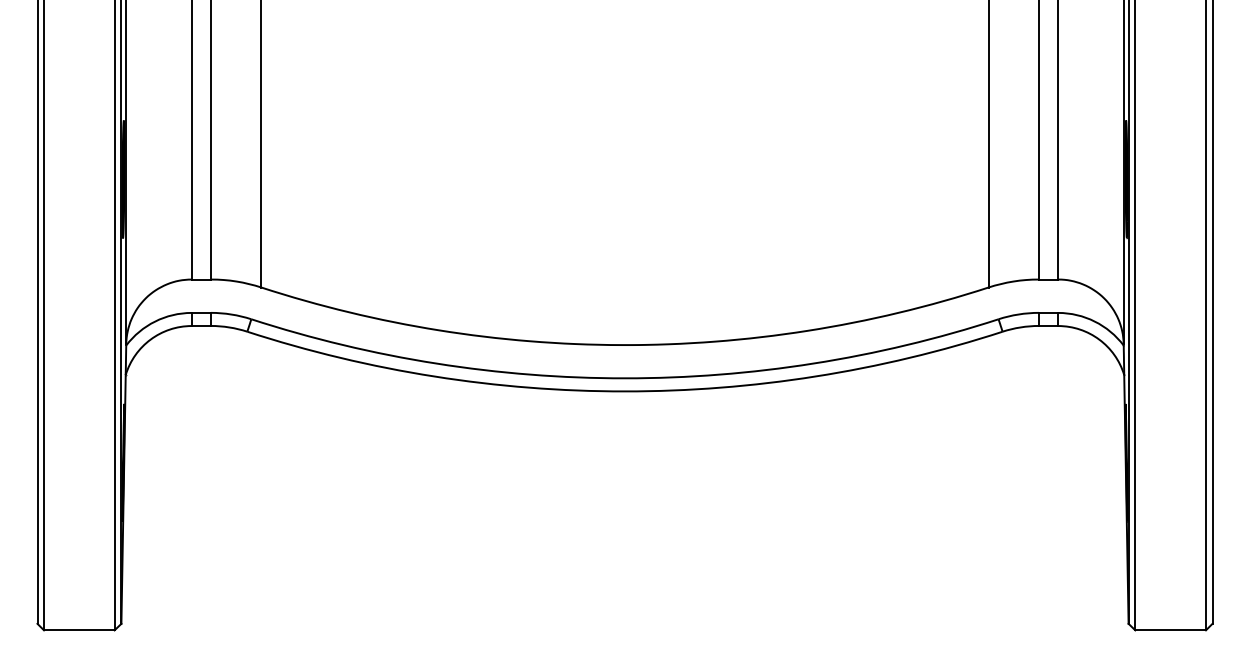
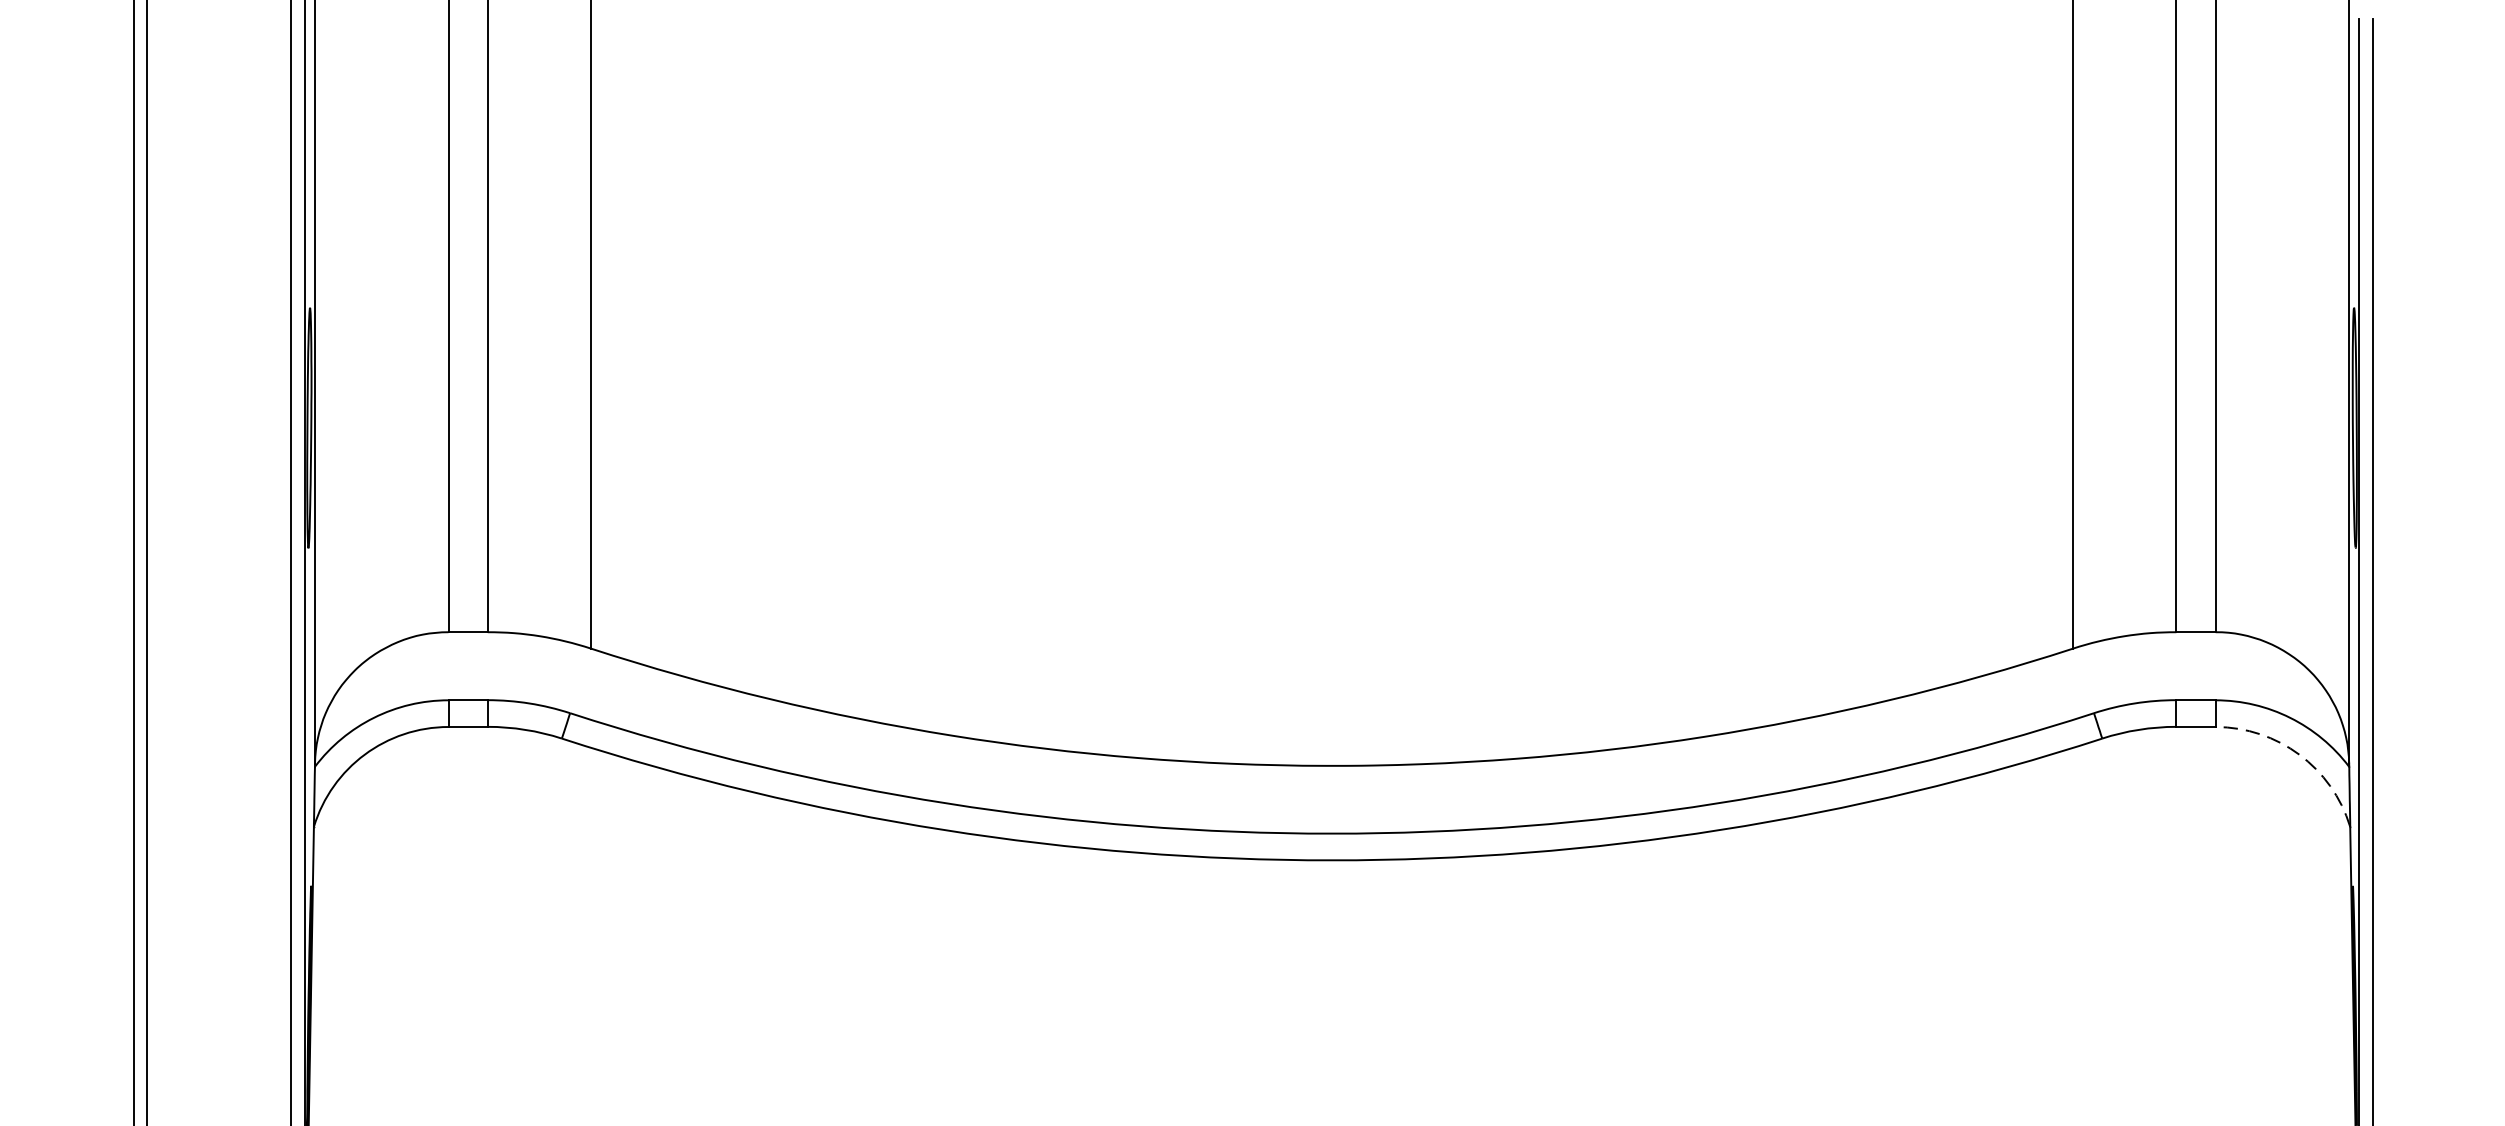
arc: (1099, 339) -> (2299, 754), solid -> dashed

